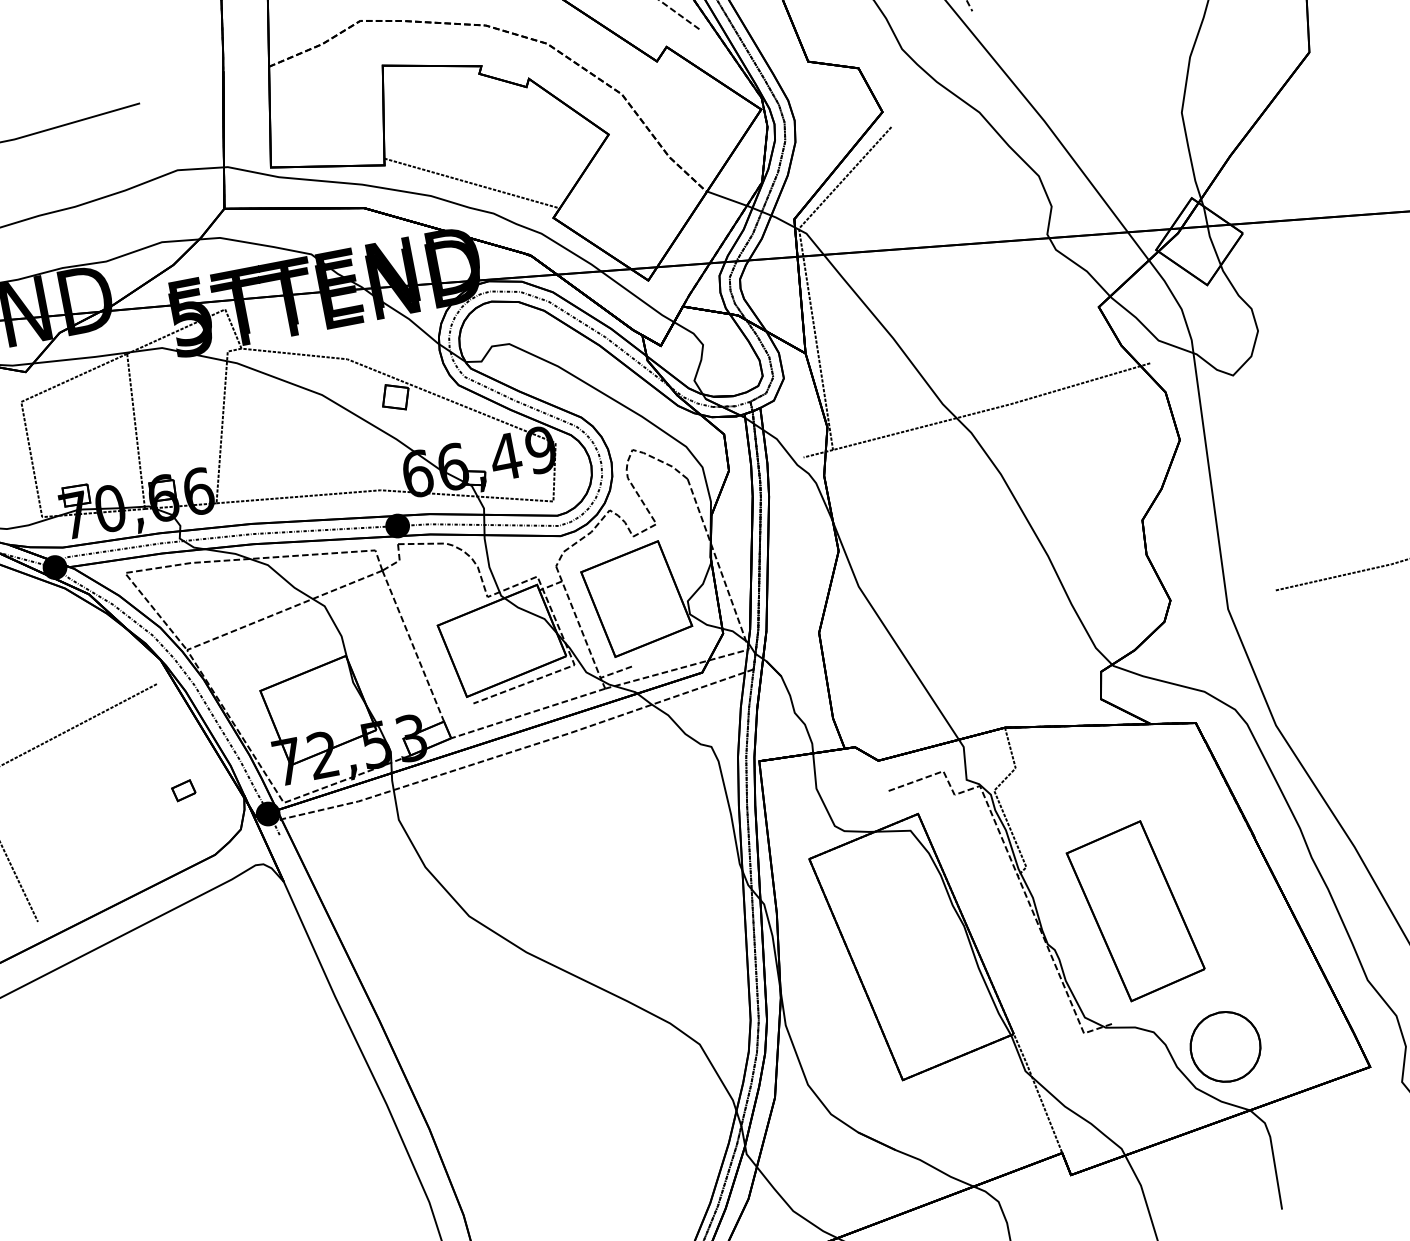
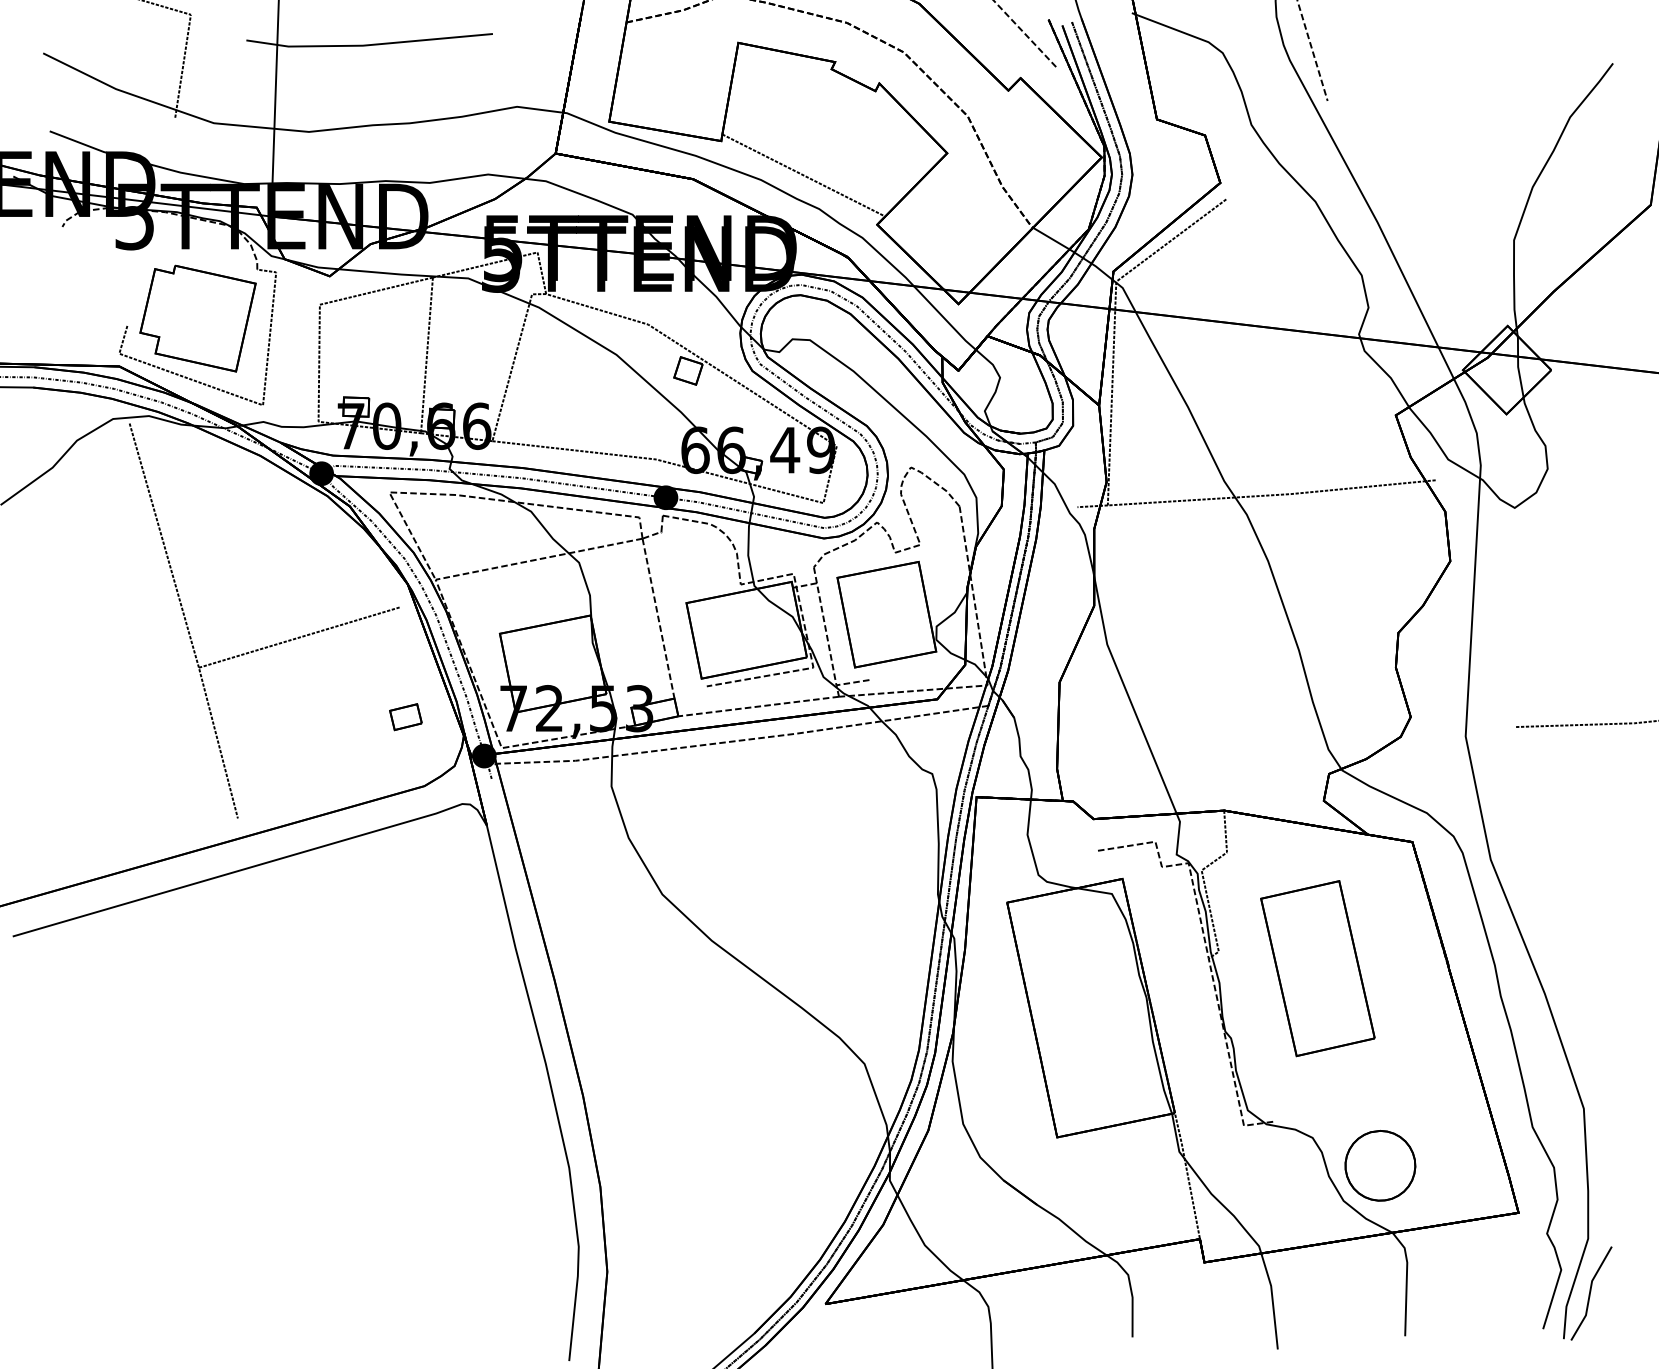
part: (183, 791) -> (405, 717), size x1.43
part: (1135, 911) -> (1317, 968), moved

